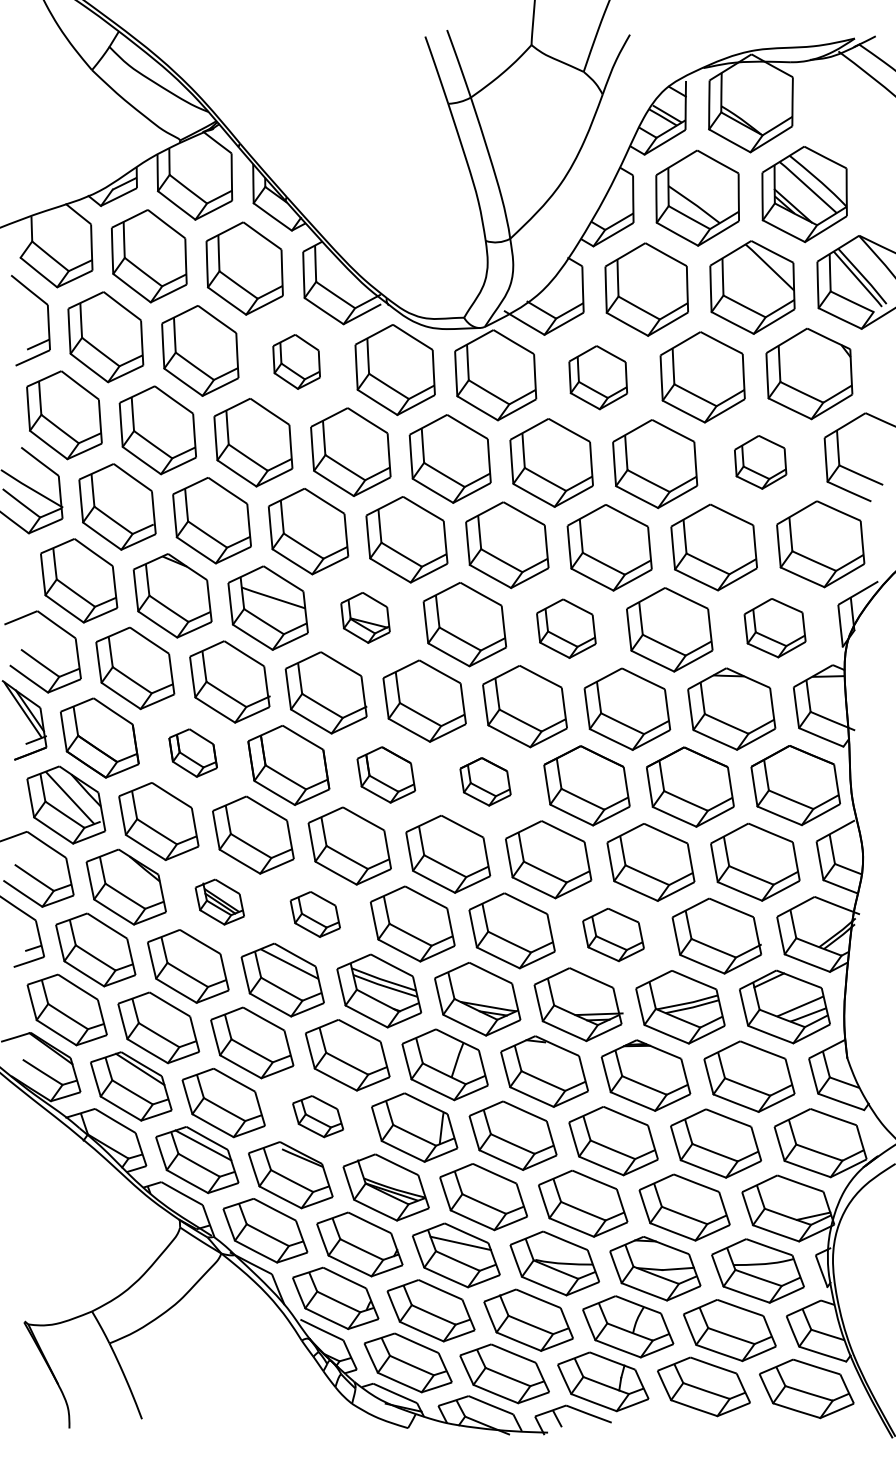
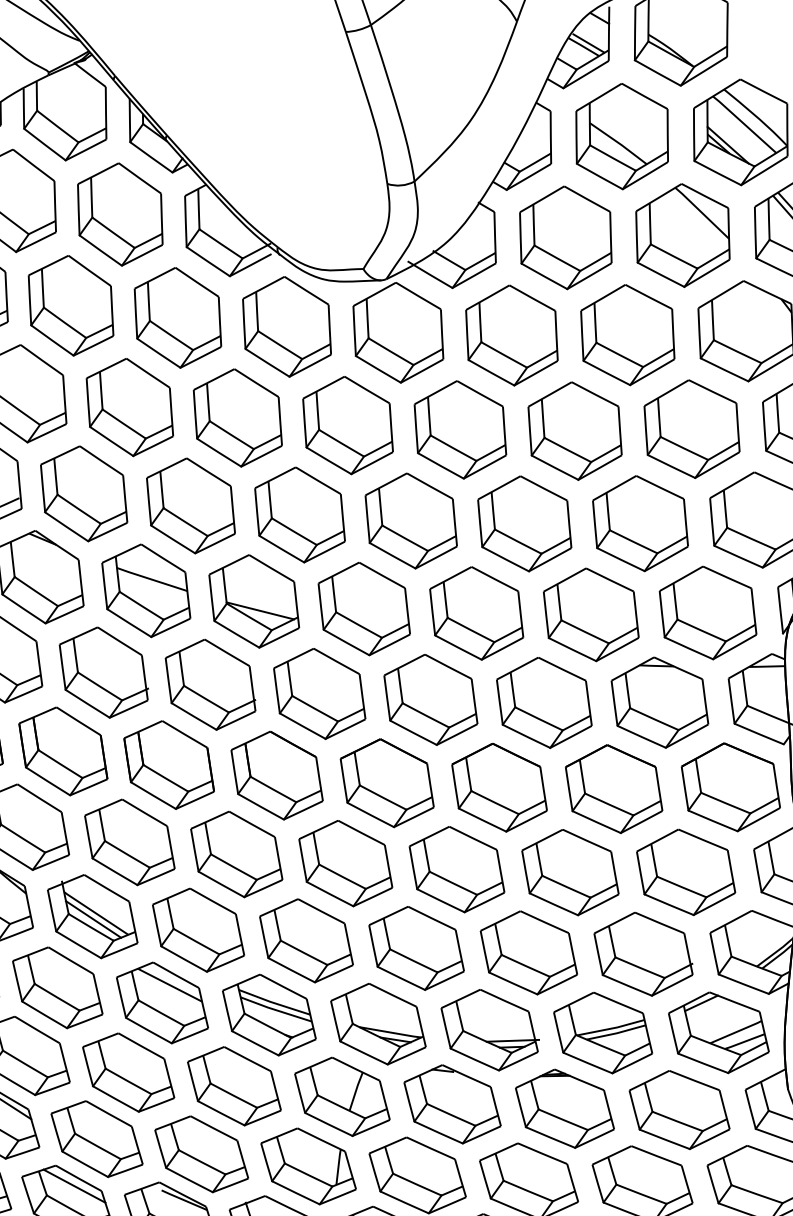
part: (296, 361) -> (177, 317), size x1.67
part: (598, 377) -> (512, 335), size x1.43
part: (760, 462) -> (691, 429), size x1.67
part: (365, 617) -> (254, 601), size x1.67
part: (774, 627) -> (707, 612), size x1.43
part: (566, 628) -> (476, 613), size x1.43
part: (192, 752) -> (62, 750), size x1.67
part: (386, 774) -> (277, 775), size x1.43
part: (485, 781) -> (387, 782), size x1.67
part: (219, 901) -> (92, 915), size x1.67
part: (315, 914) -> (198, 930), size x1.67
part: (613, 934) -> (528, 952), size x1.43
part: (317, 1116) -> (200, 1154), size x1.67

